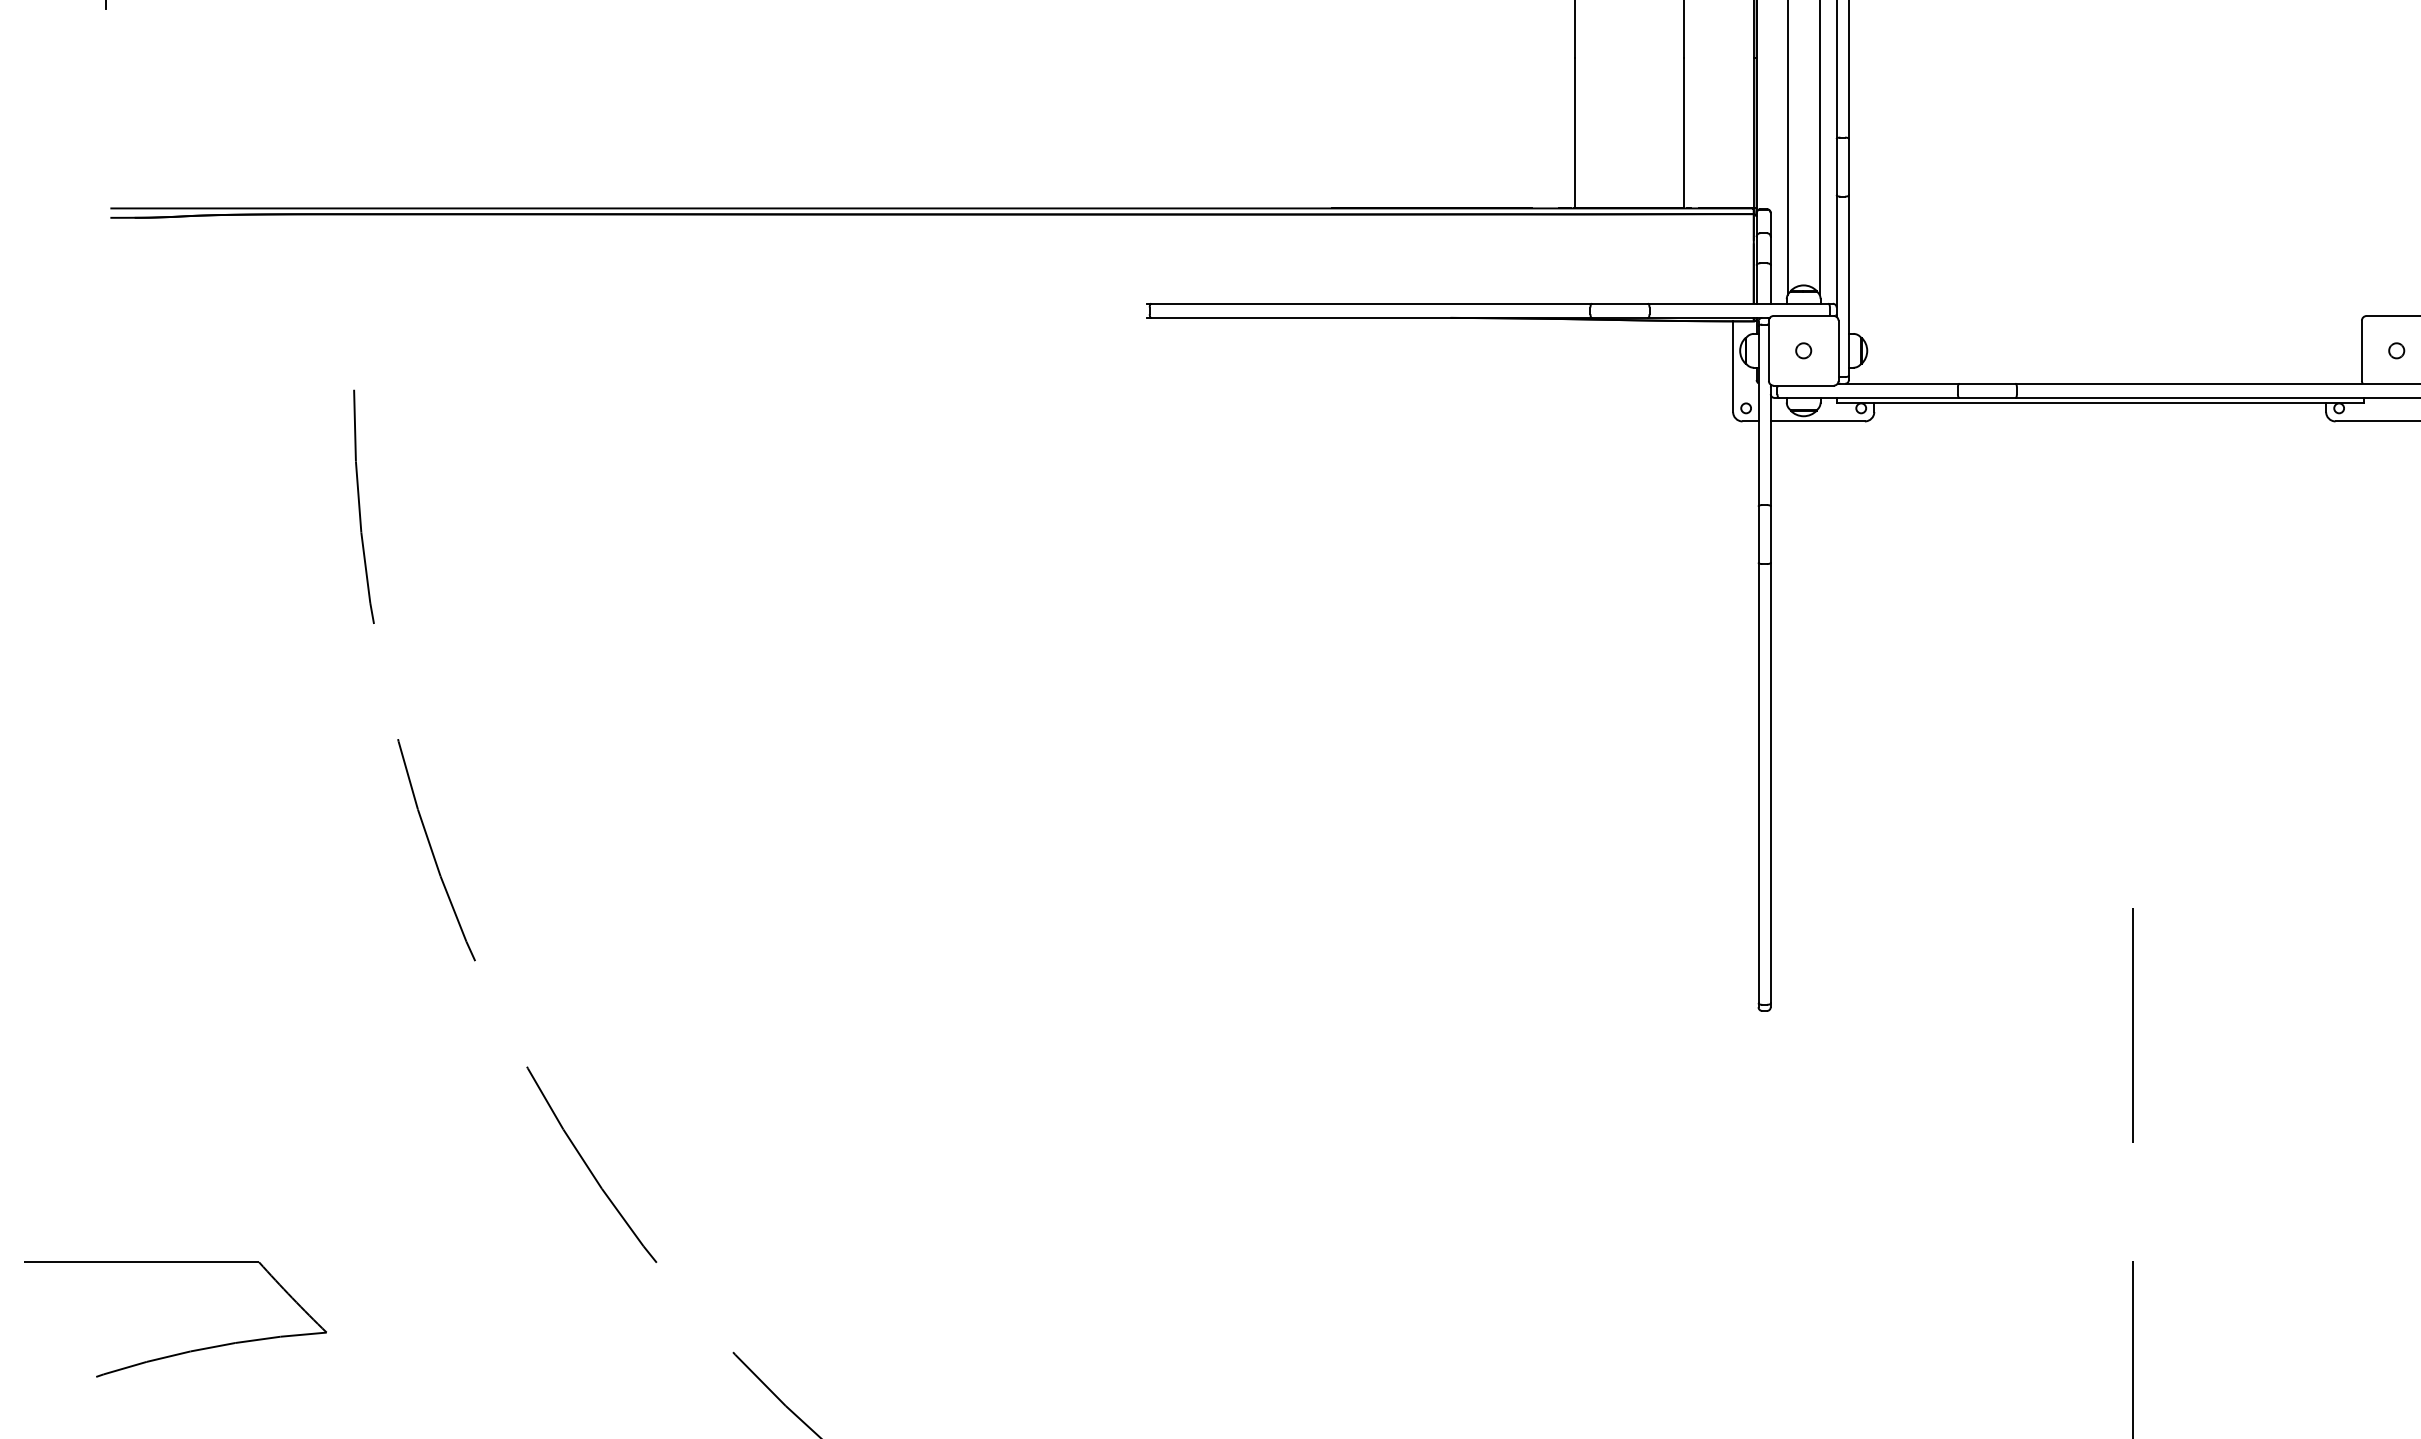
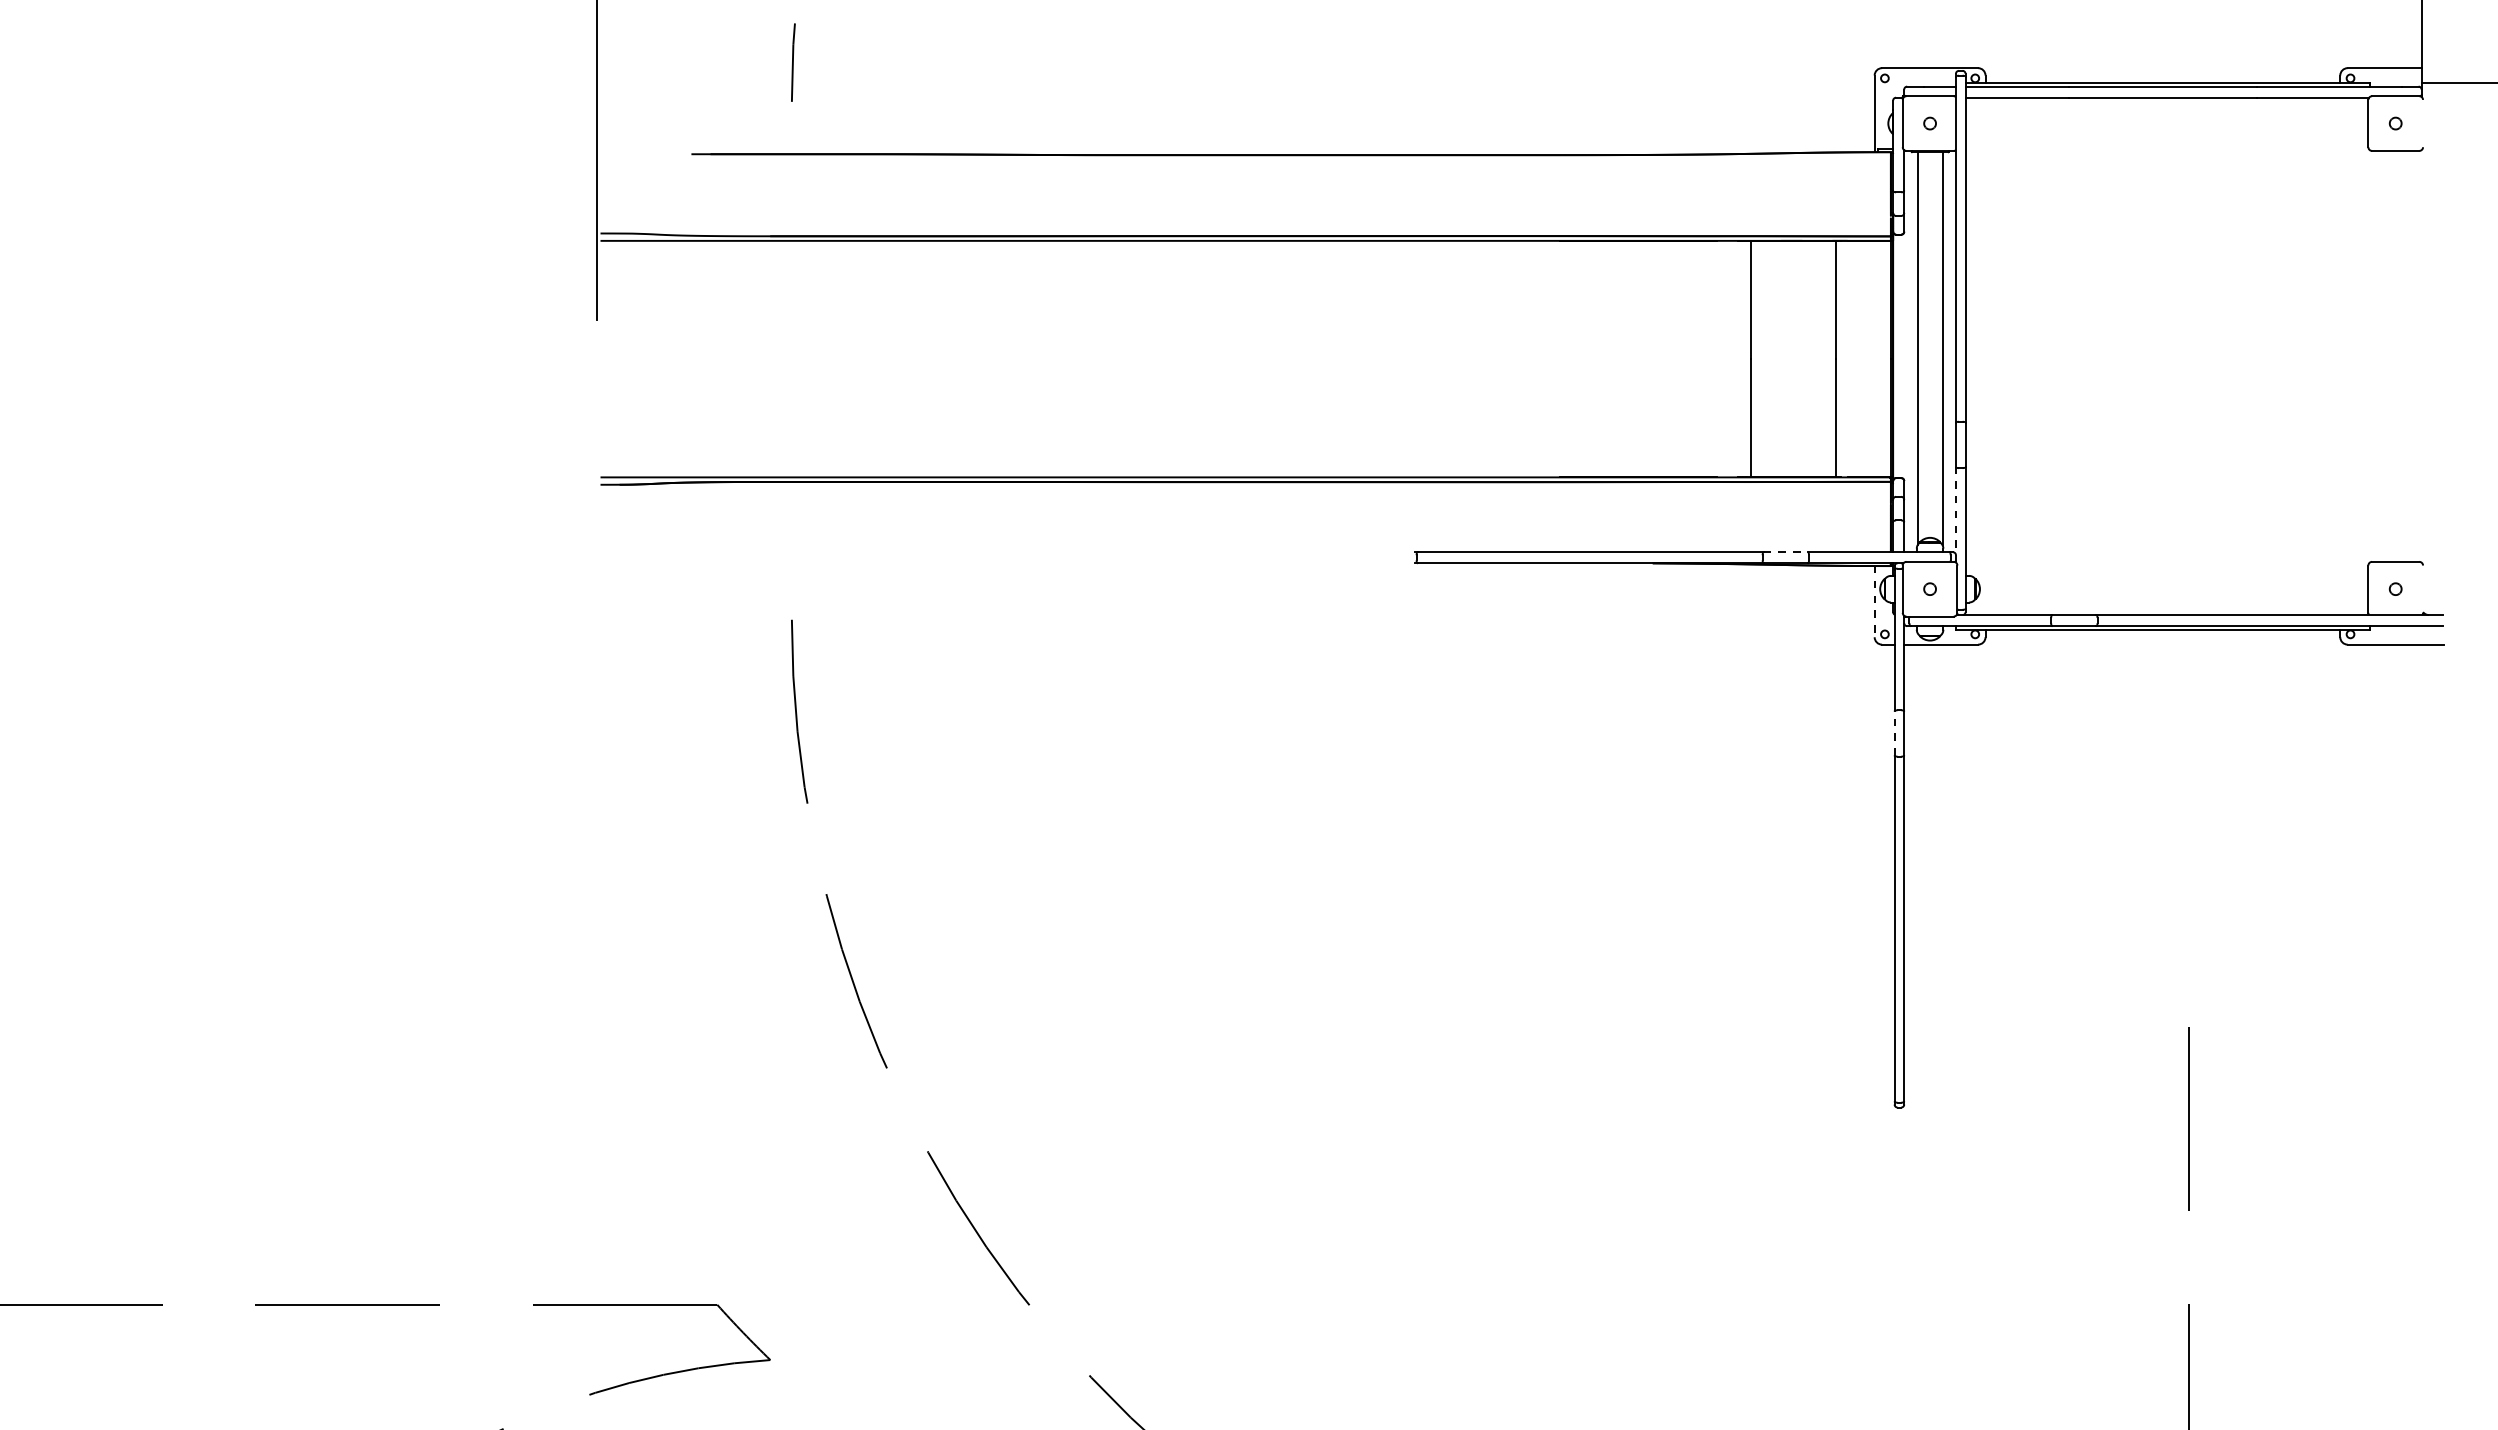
line: (1836, 255) -> (1955, 514), solid -> dashed
line: (1620, 304) -> (1786, 552), solid -> dashed
line: (1732, 366) -> (1874, 601), solid -> dashed
line: (1758, 534) -> (1894, 733), solid -> dashed

